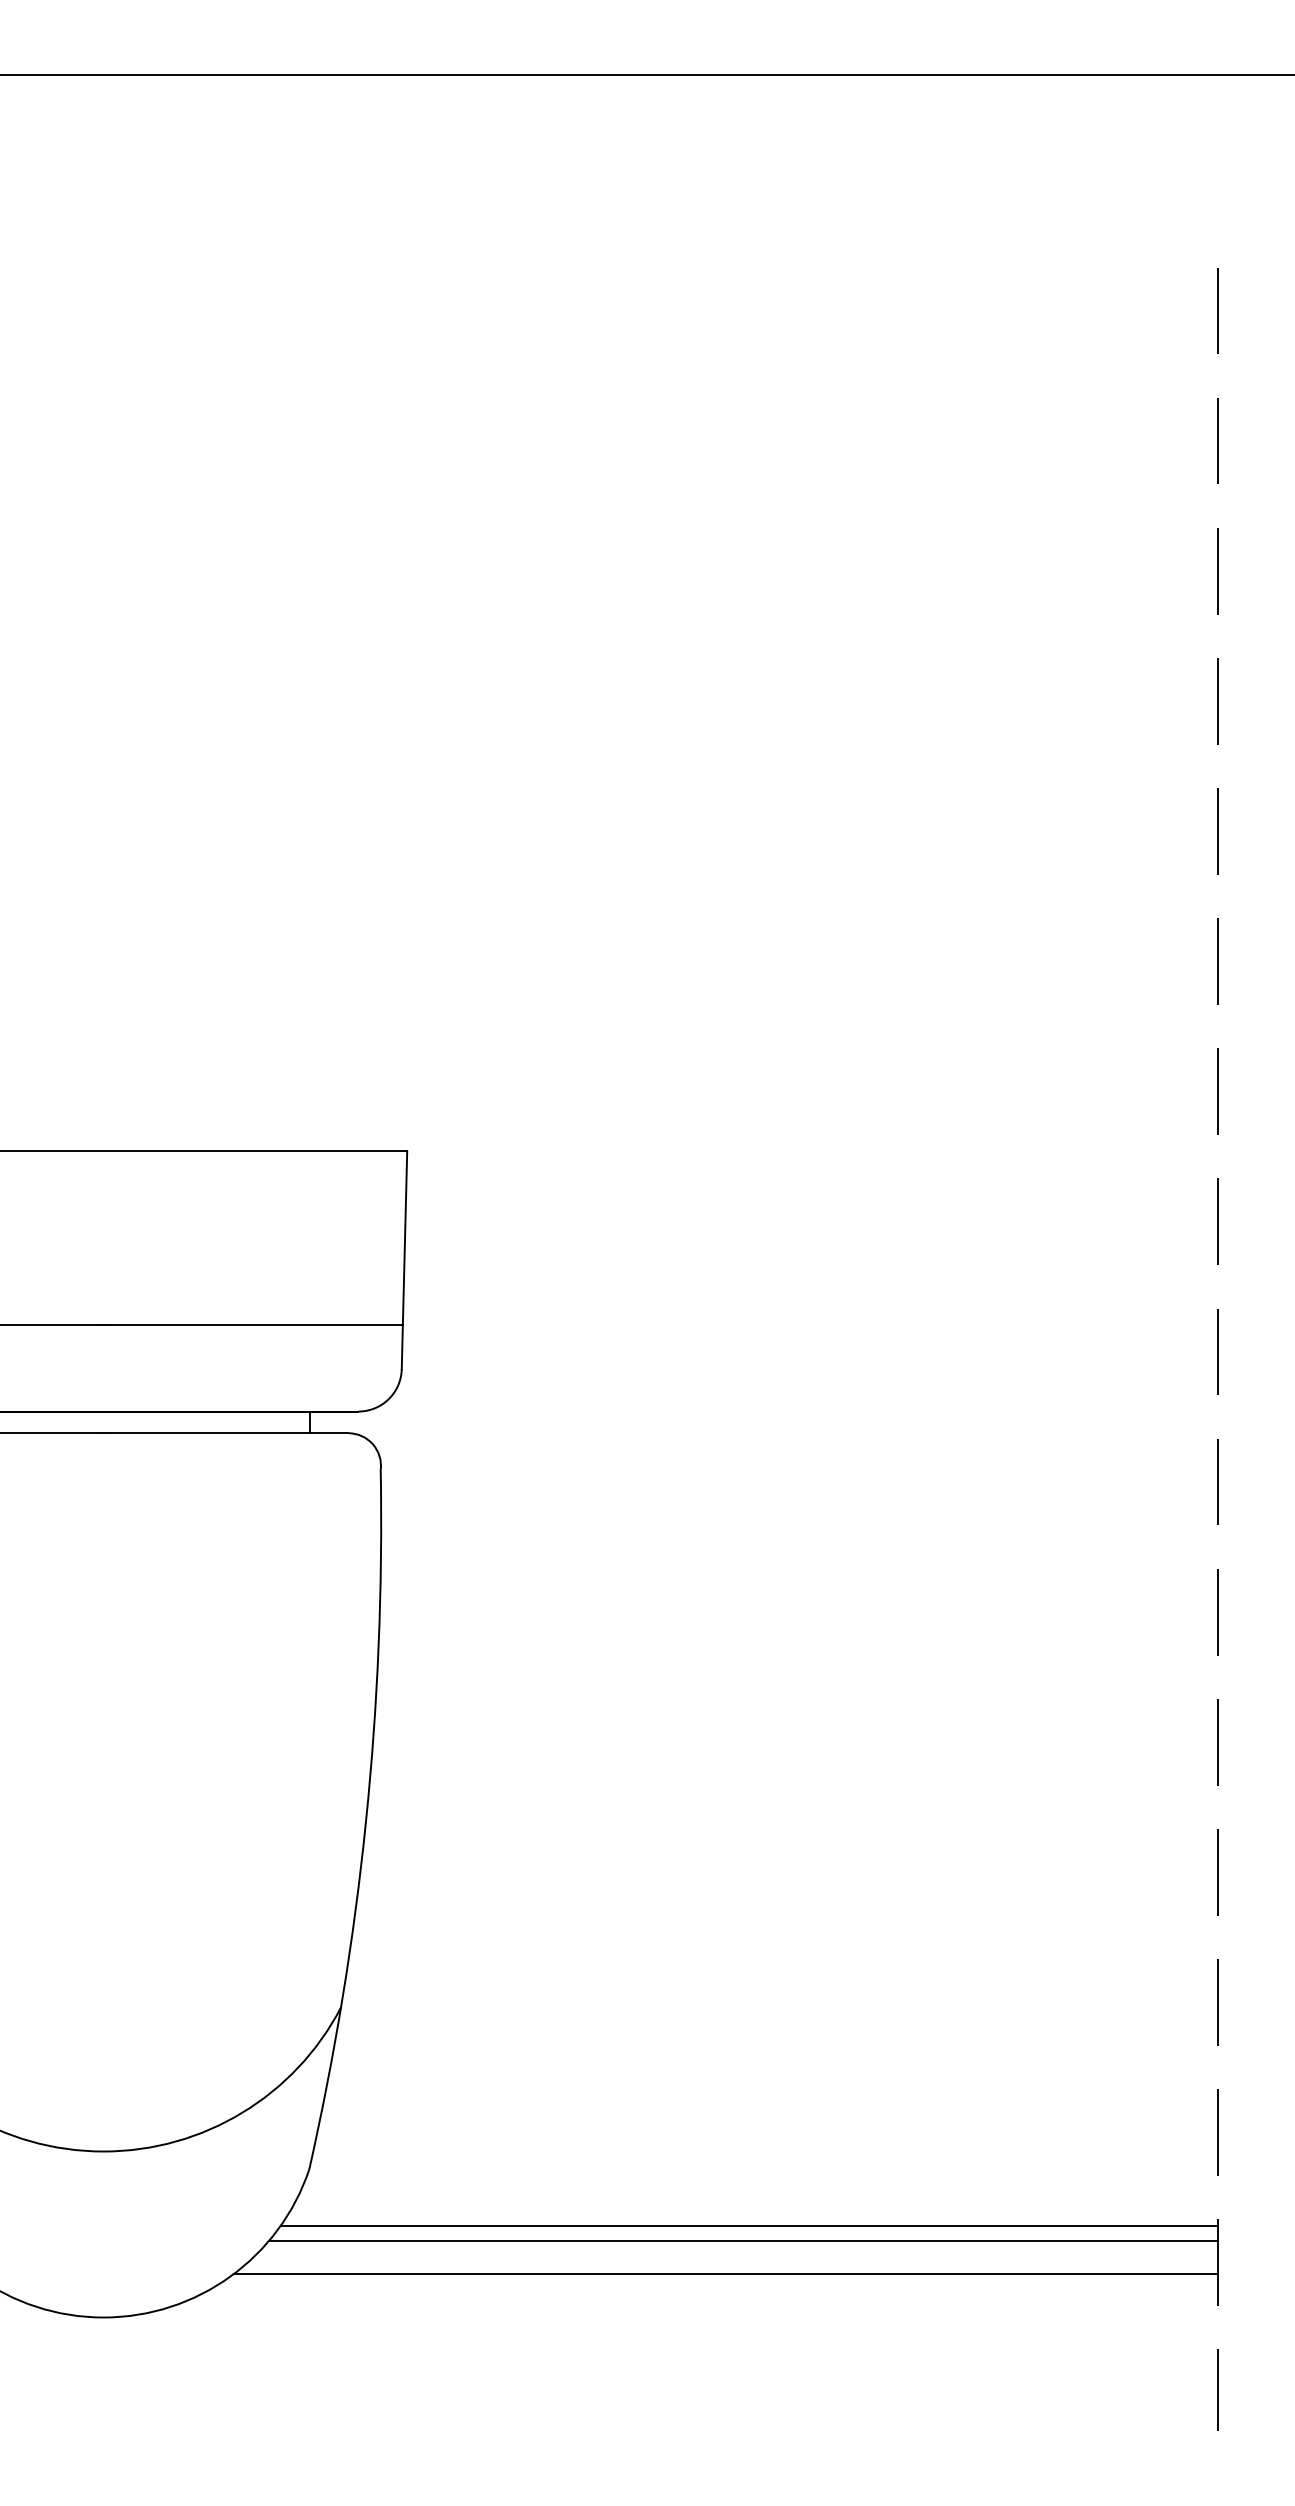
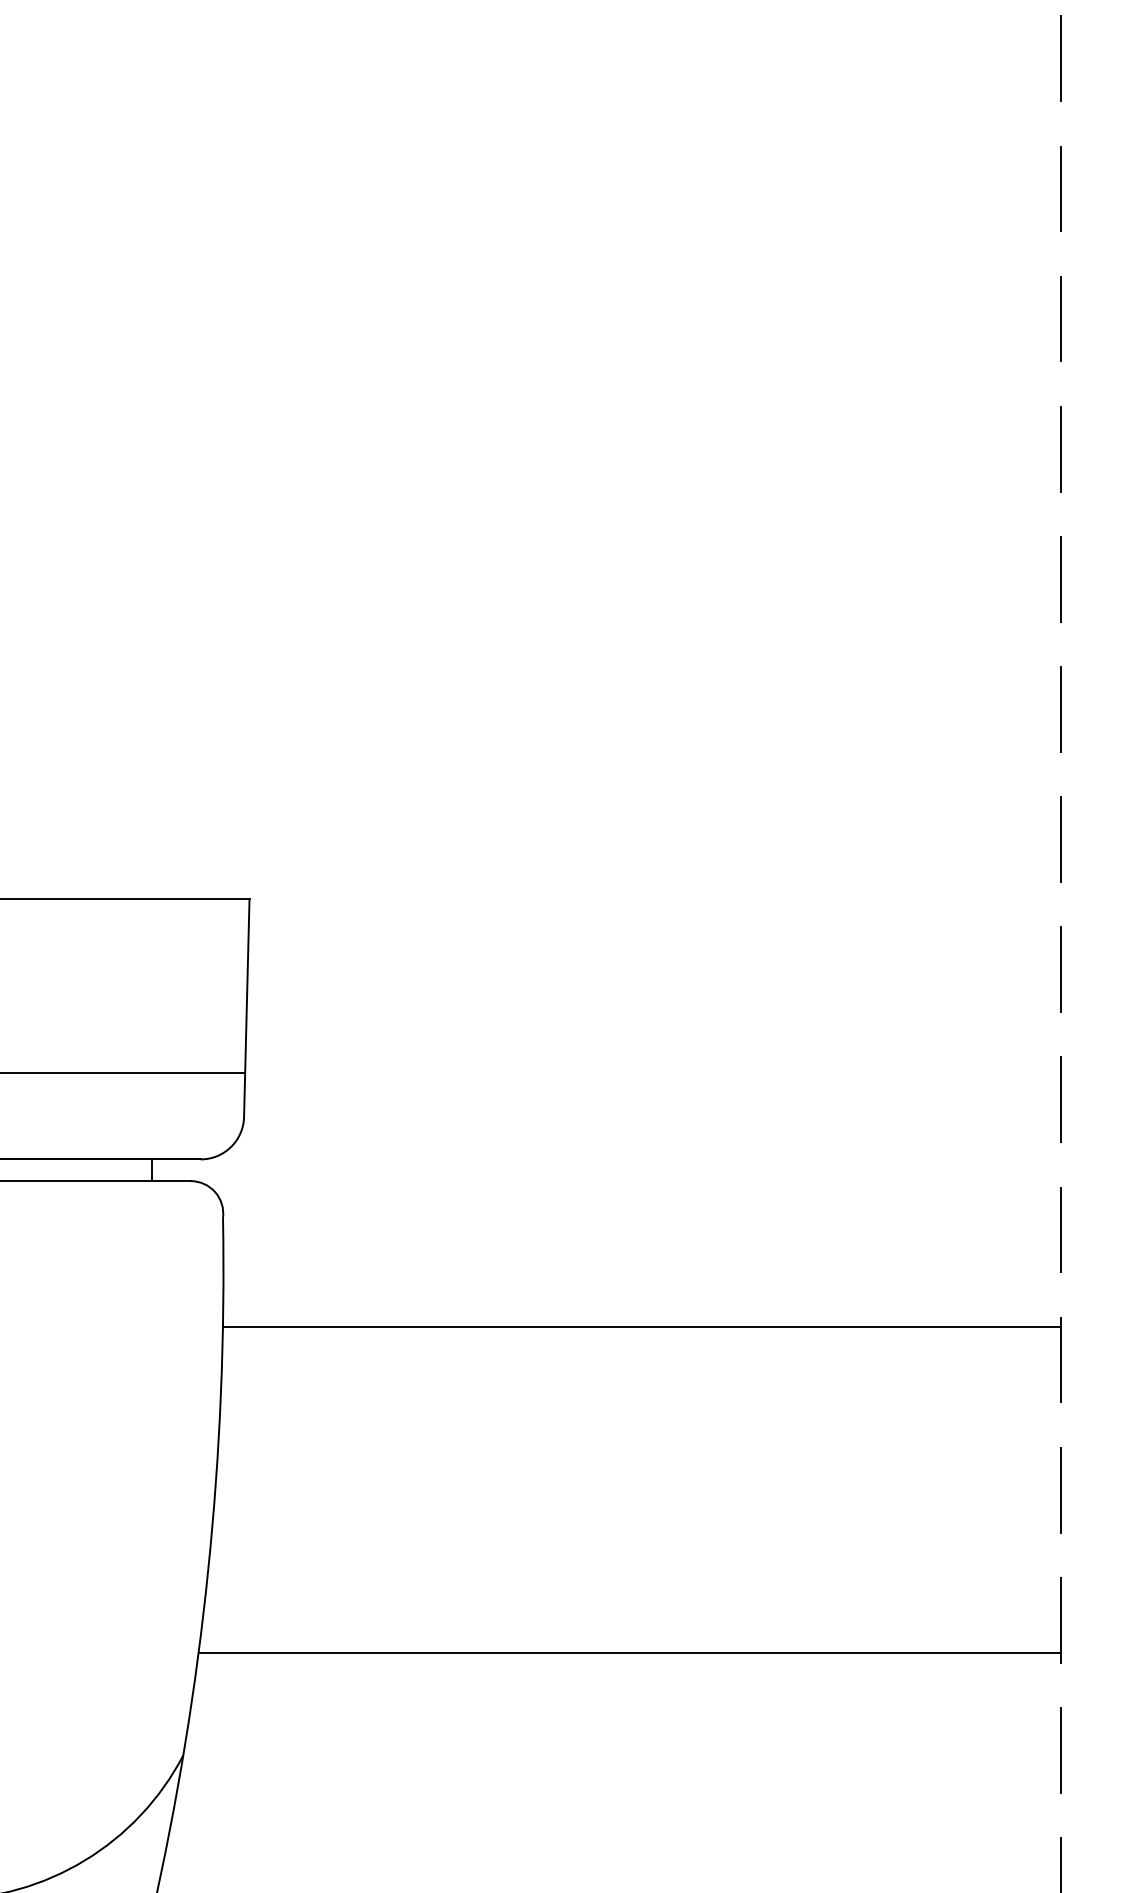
line: (799, 1579) -> (641, 1327), added
line: (787, 1904) -> (629, 1652), added

